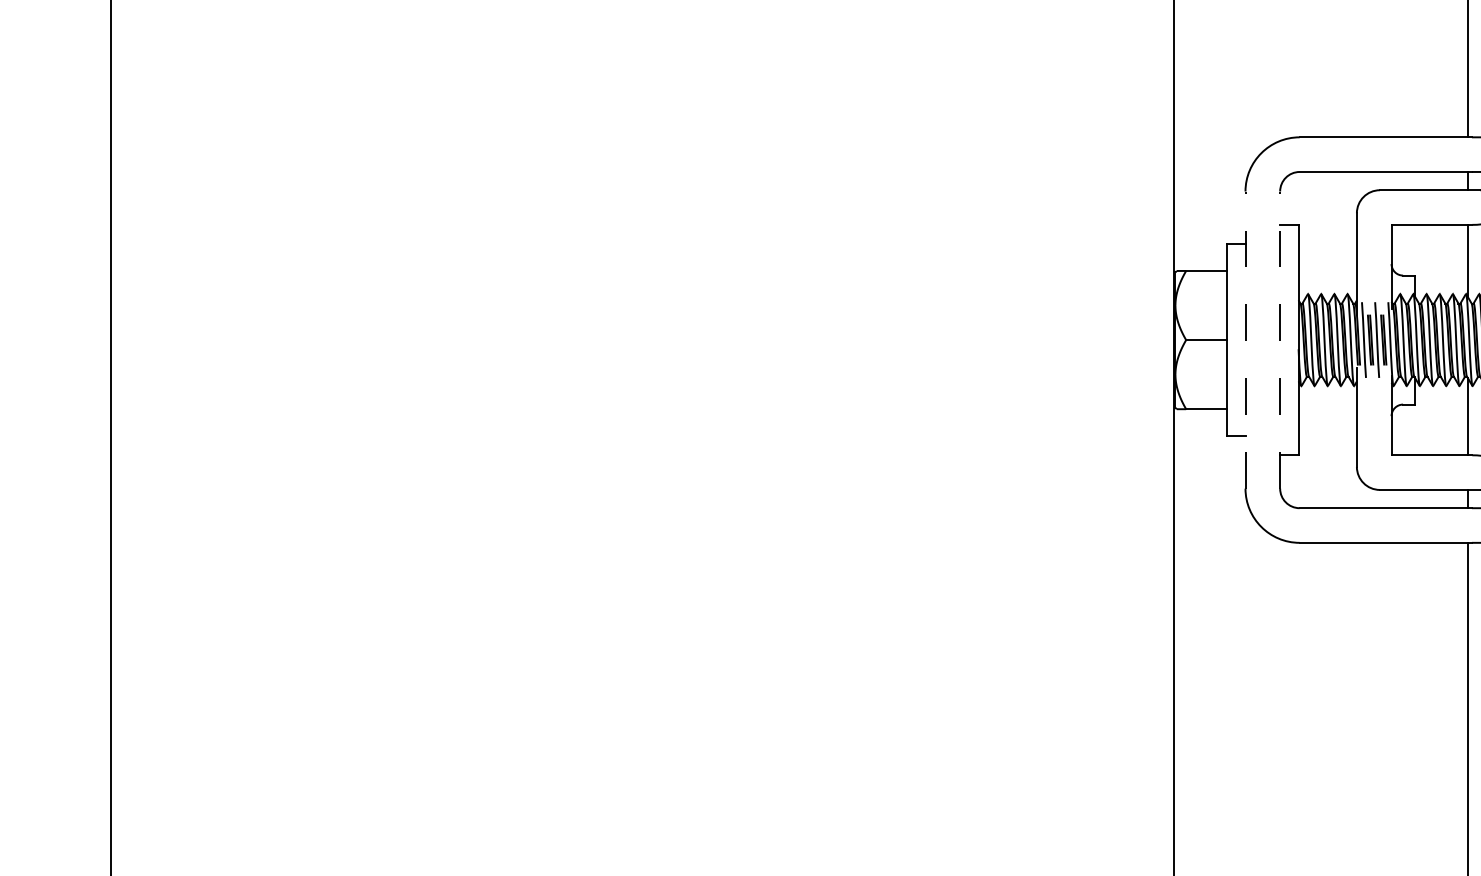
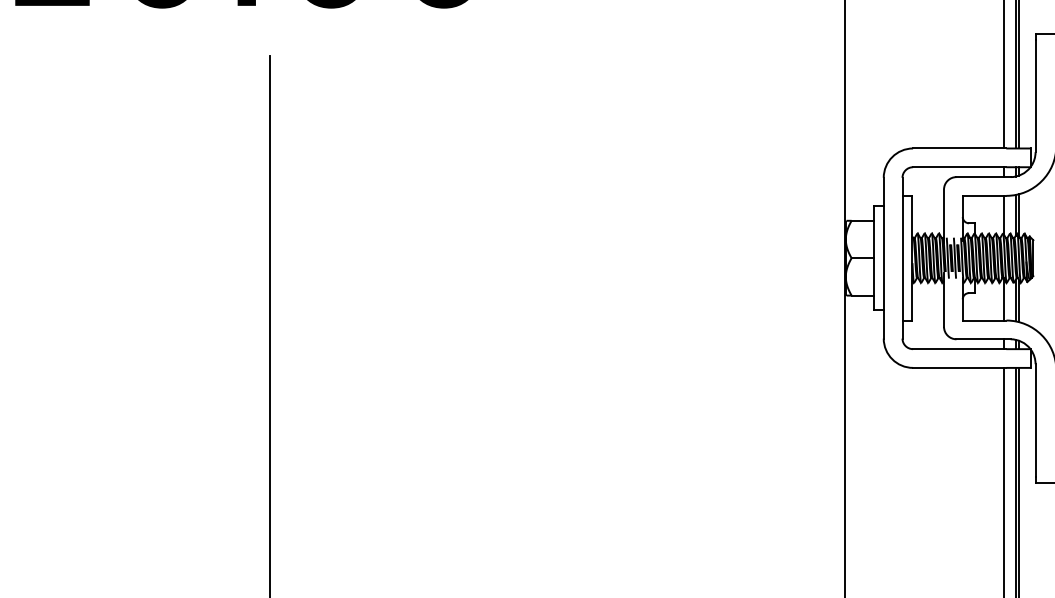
line: (1245, 338) -> (883, 257), dashed -> solid
line: (1280, 338) -> (902, 257), dashed -> solid

